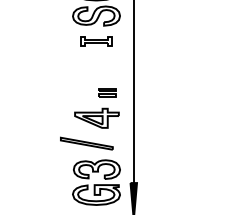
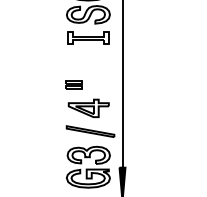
part: (96, 41) -> (88, 38), size x1.43
part: (107, 92) -> (74, 84), moved
part: (86, 143) -> (90, 131), moved

